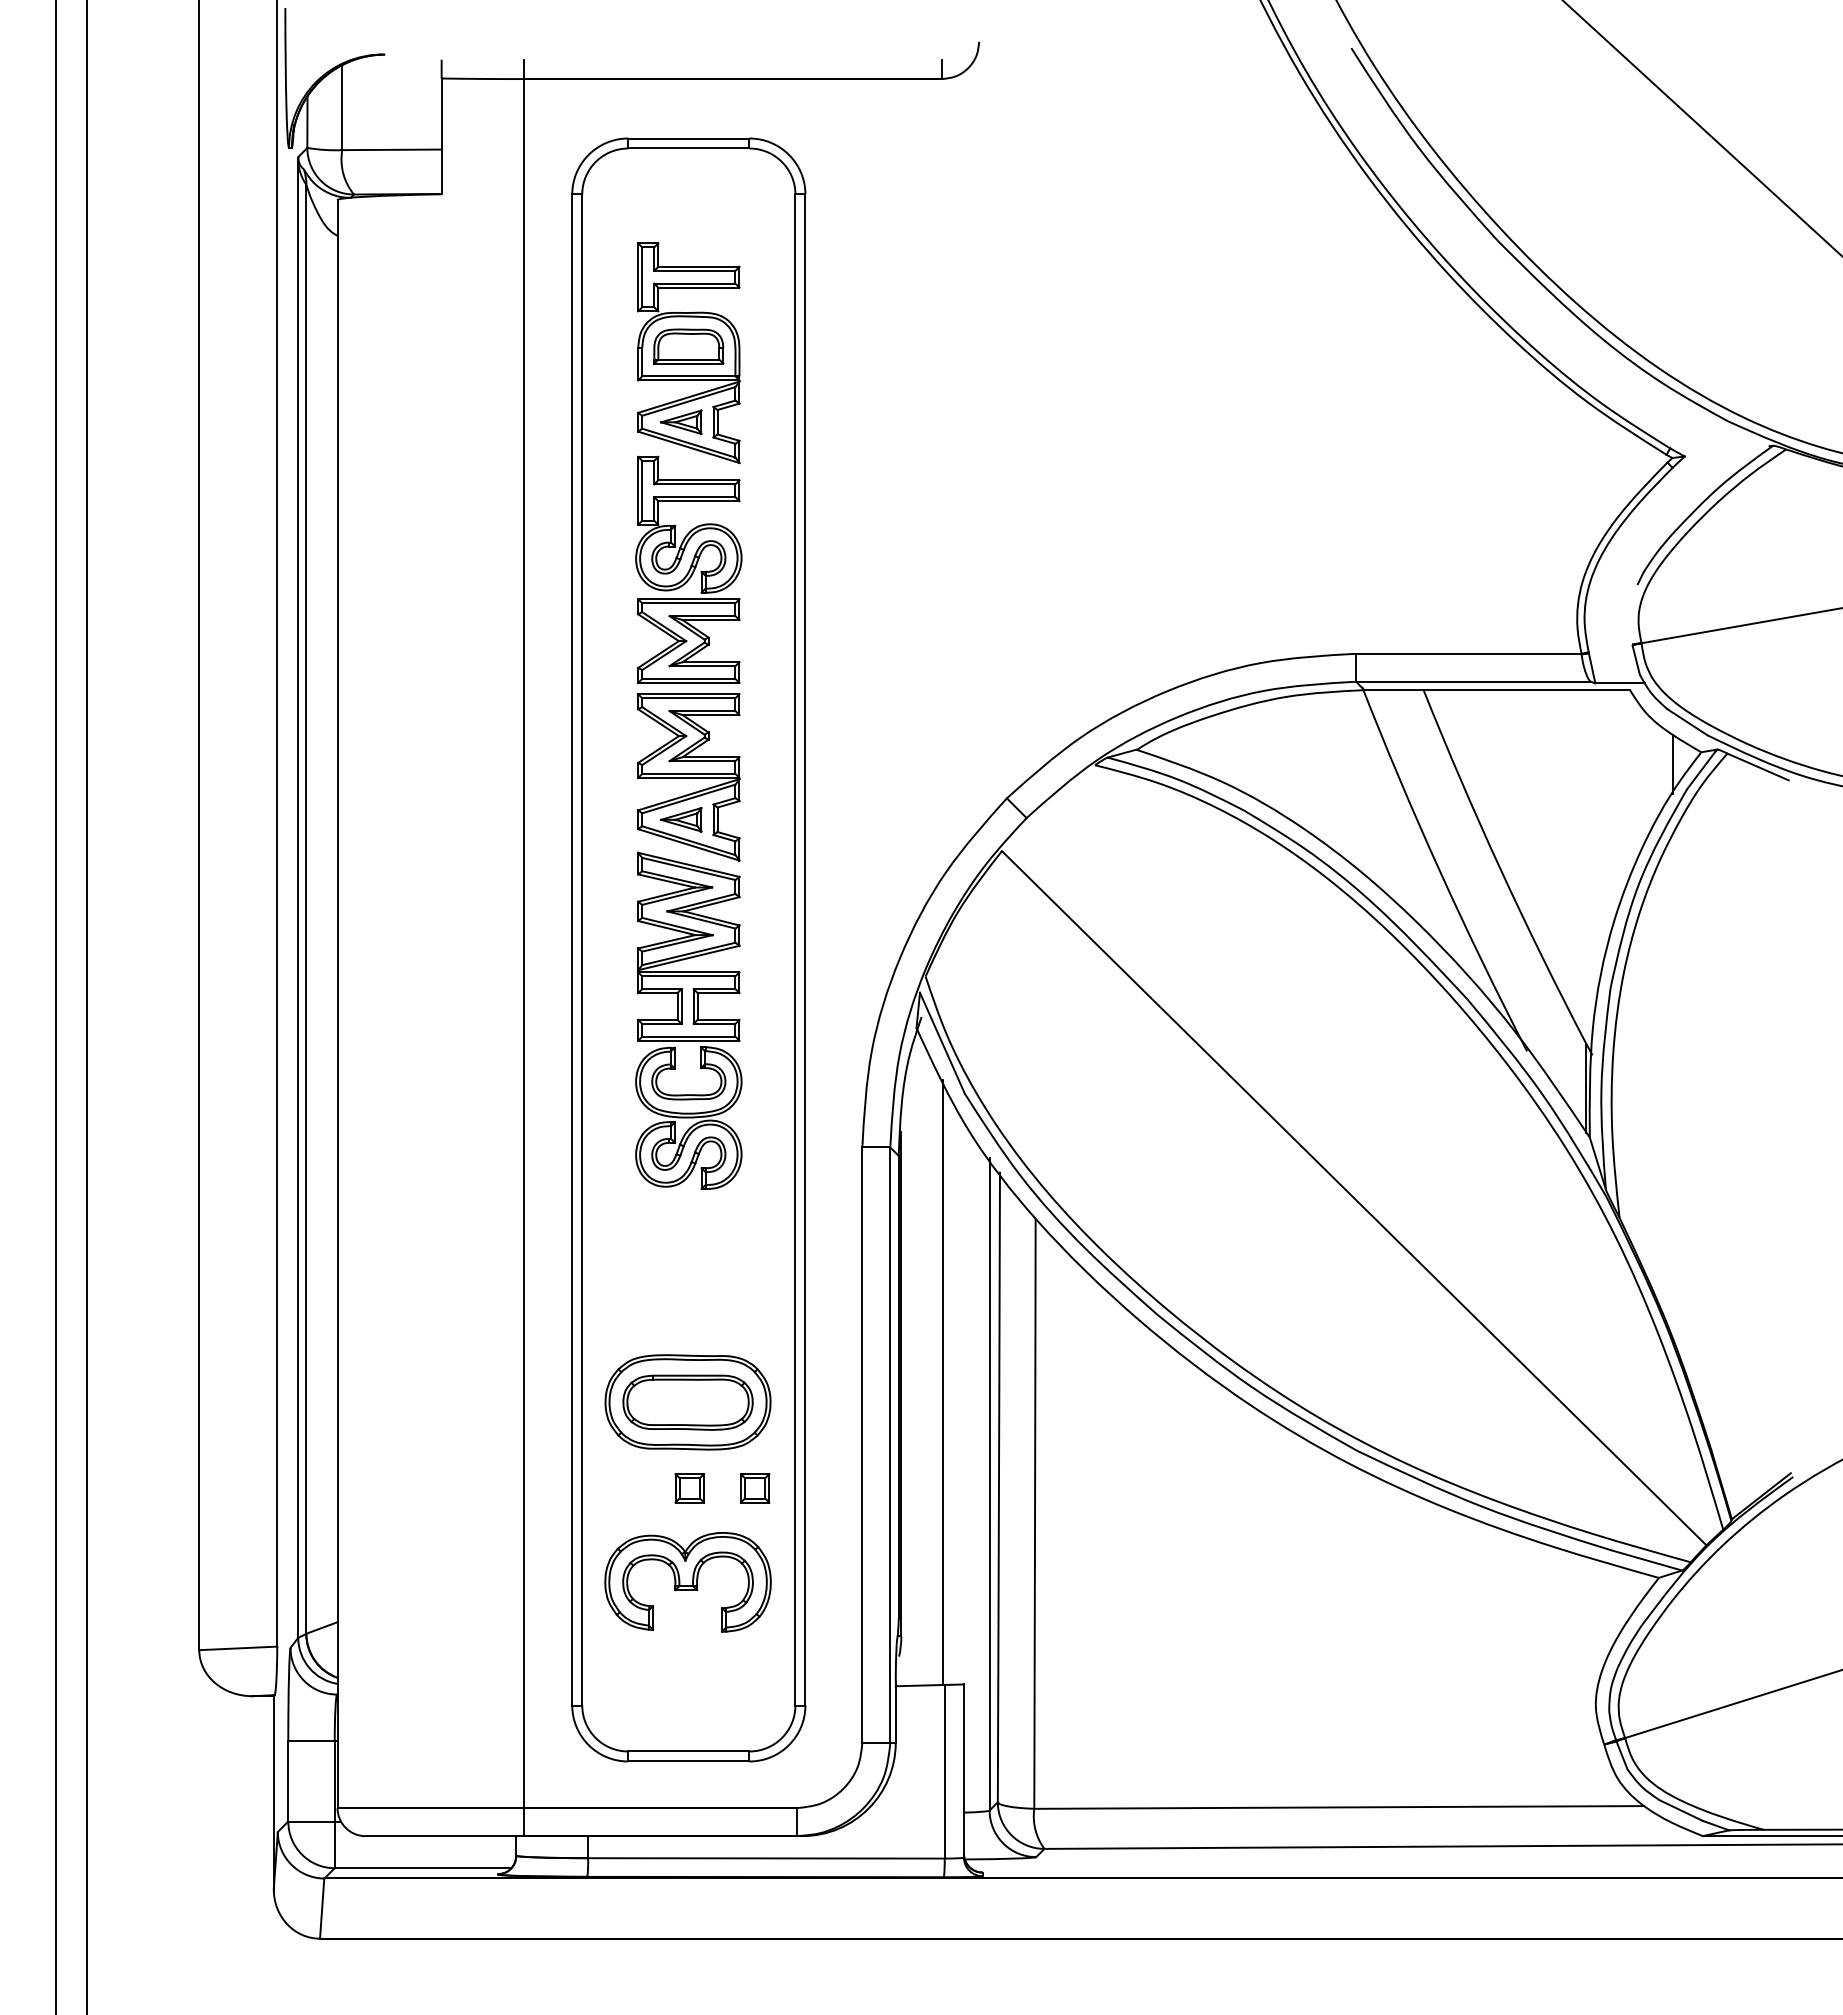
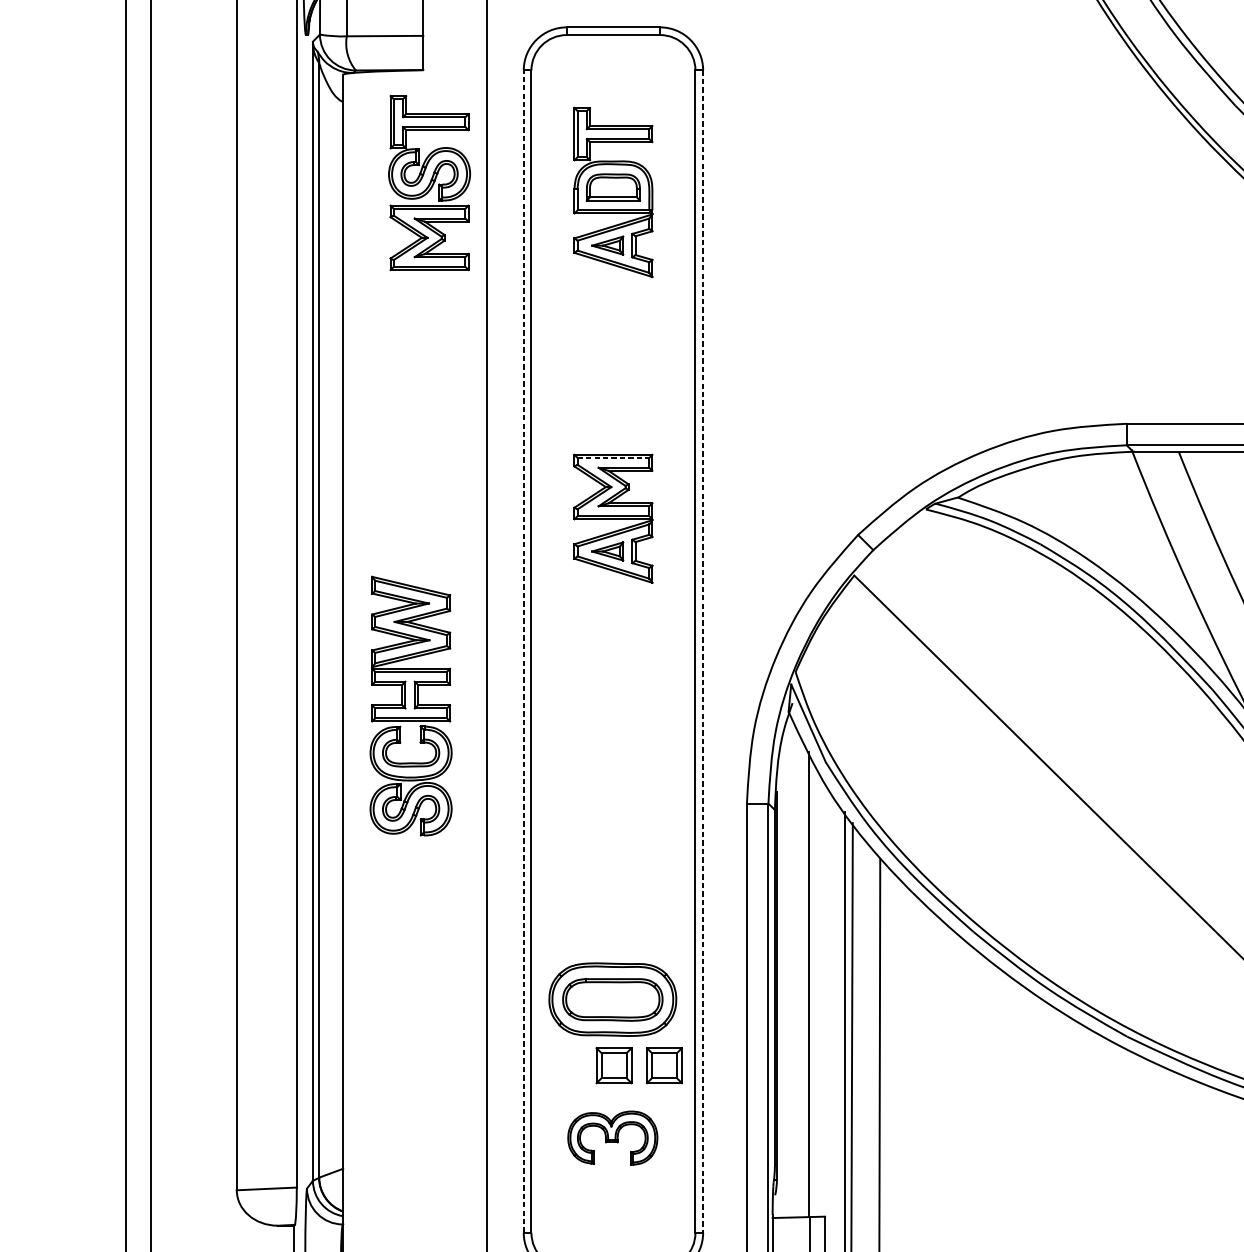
part: (688, 569) -> (429, 182), moved
line: (688, 698) -> (613, 458), solid -> dashed
line: (572, 950) -> (523, 652), solid -> dashed
line: (805, 950) -> (703, 652), solid -> dashed
part: (688, 1020) -> (410, 705), moved
part: (689, 1488) -> (613, 1065), size x1.6
part: (754, 1488) -> (663, 1065), size x1.6
part: (687, 1582) -> (612, 1138), size x0.7

